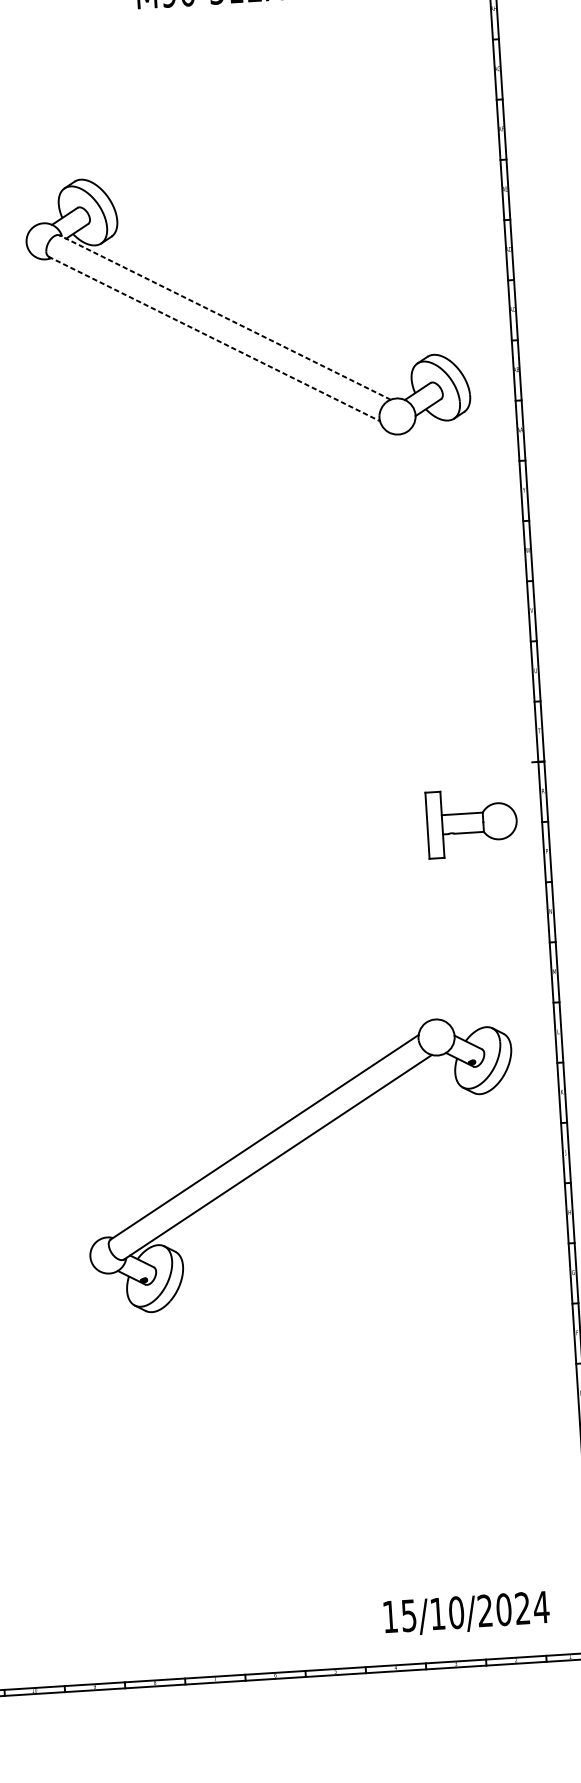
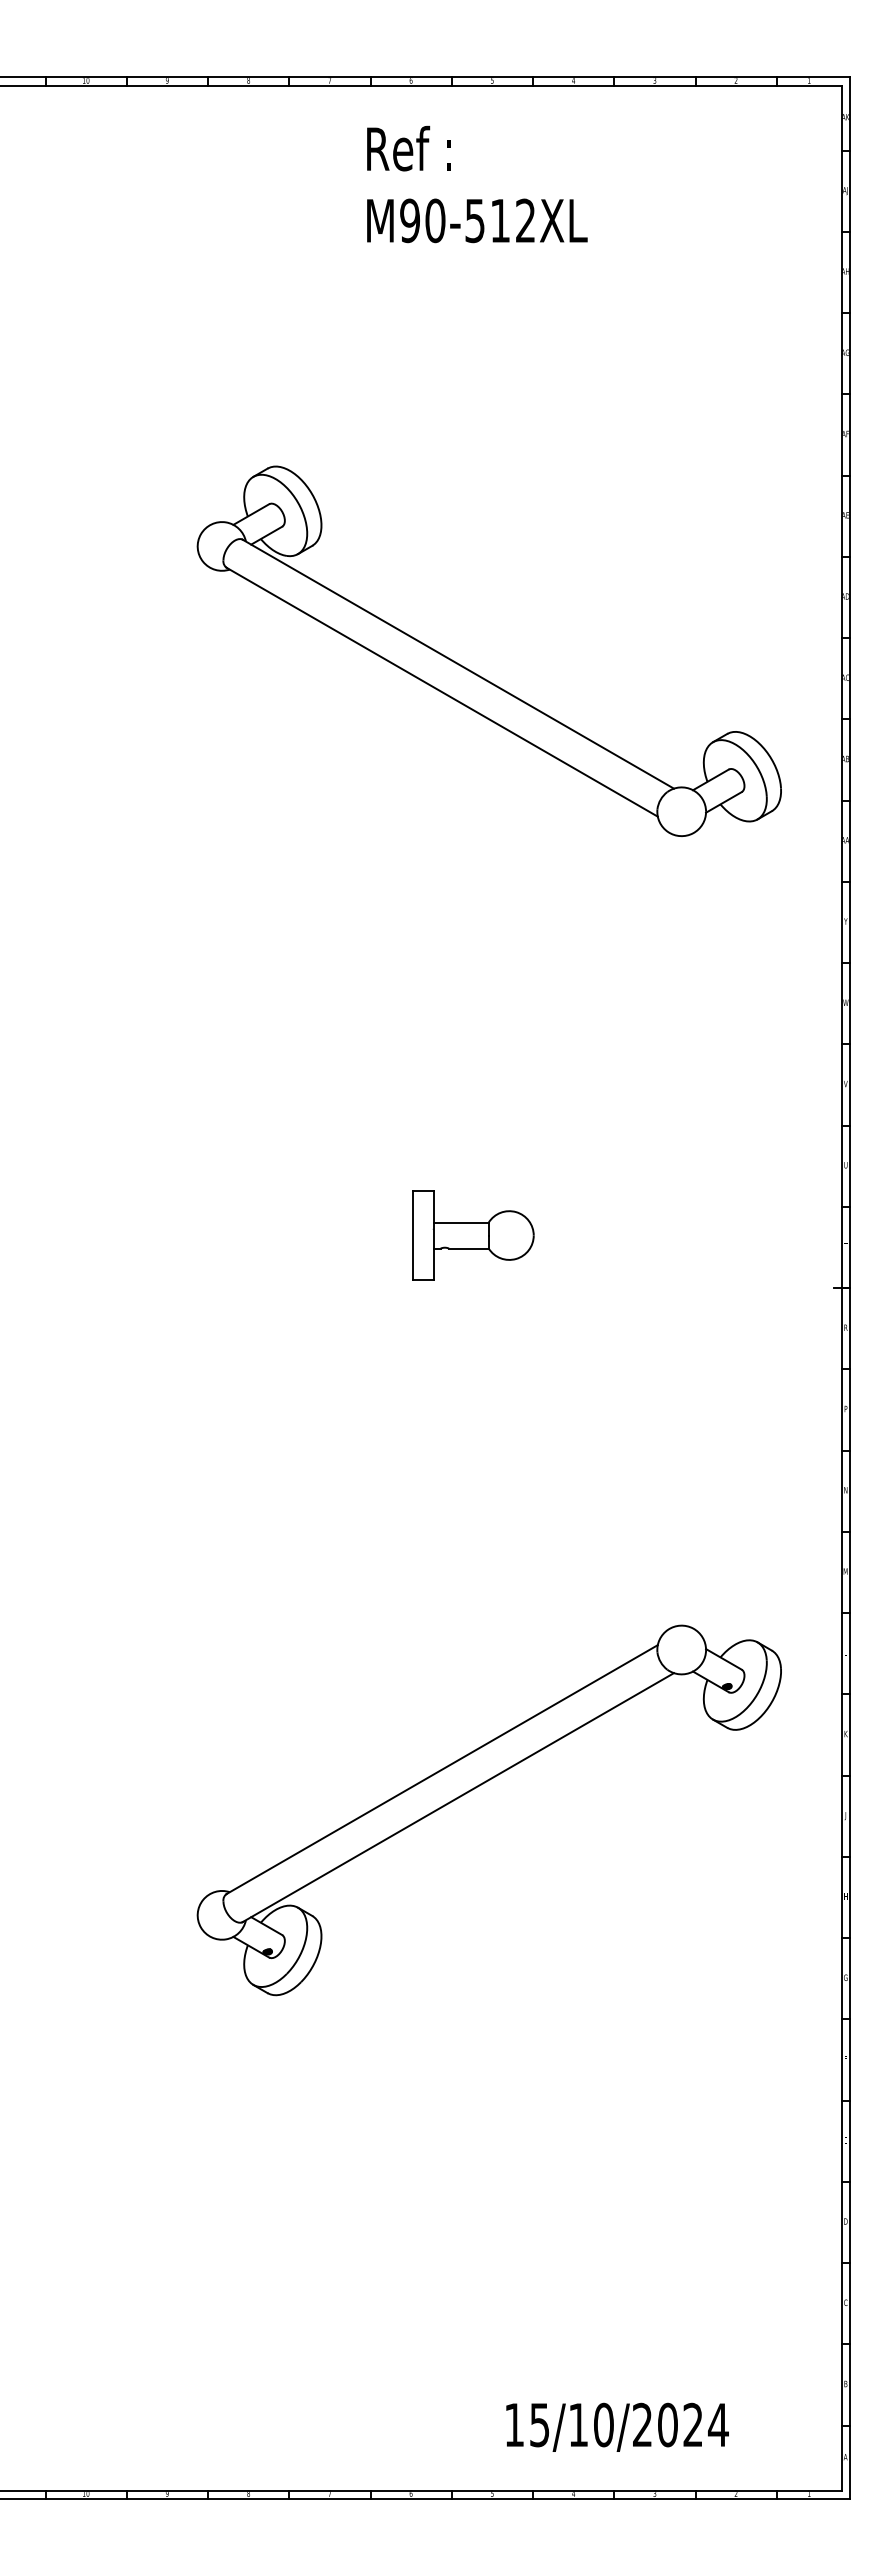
line: (224, 317) -> (457, 663), dashed -> solid
line: (214, 339) -> (442, 692), dashed -> solid
part: (472, 822) -> (473, 1235), moved
text: (466, 1613) -> (617, 2426), moved

